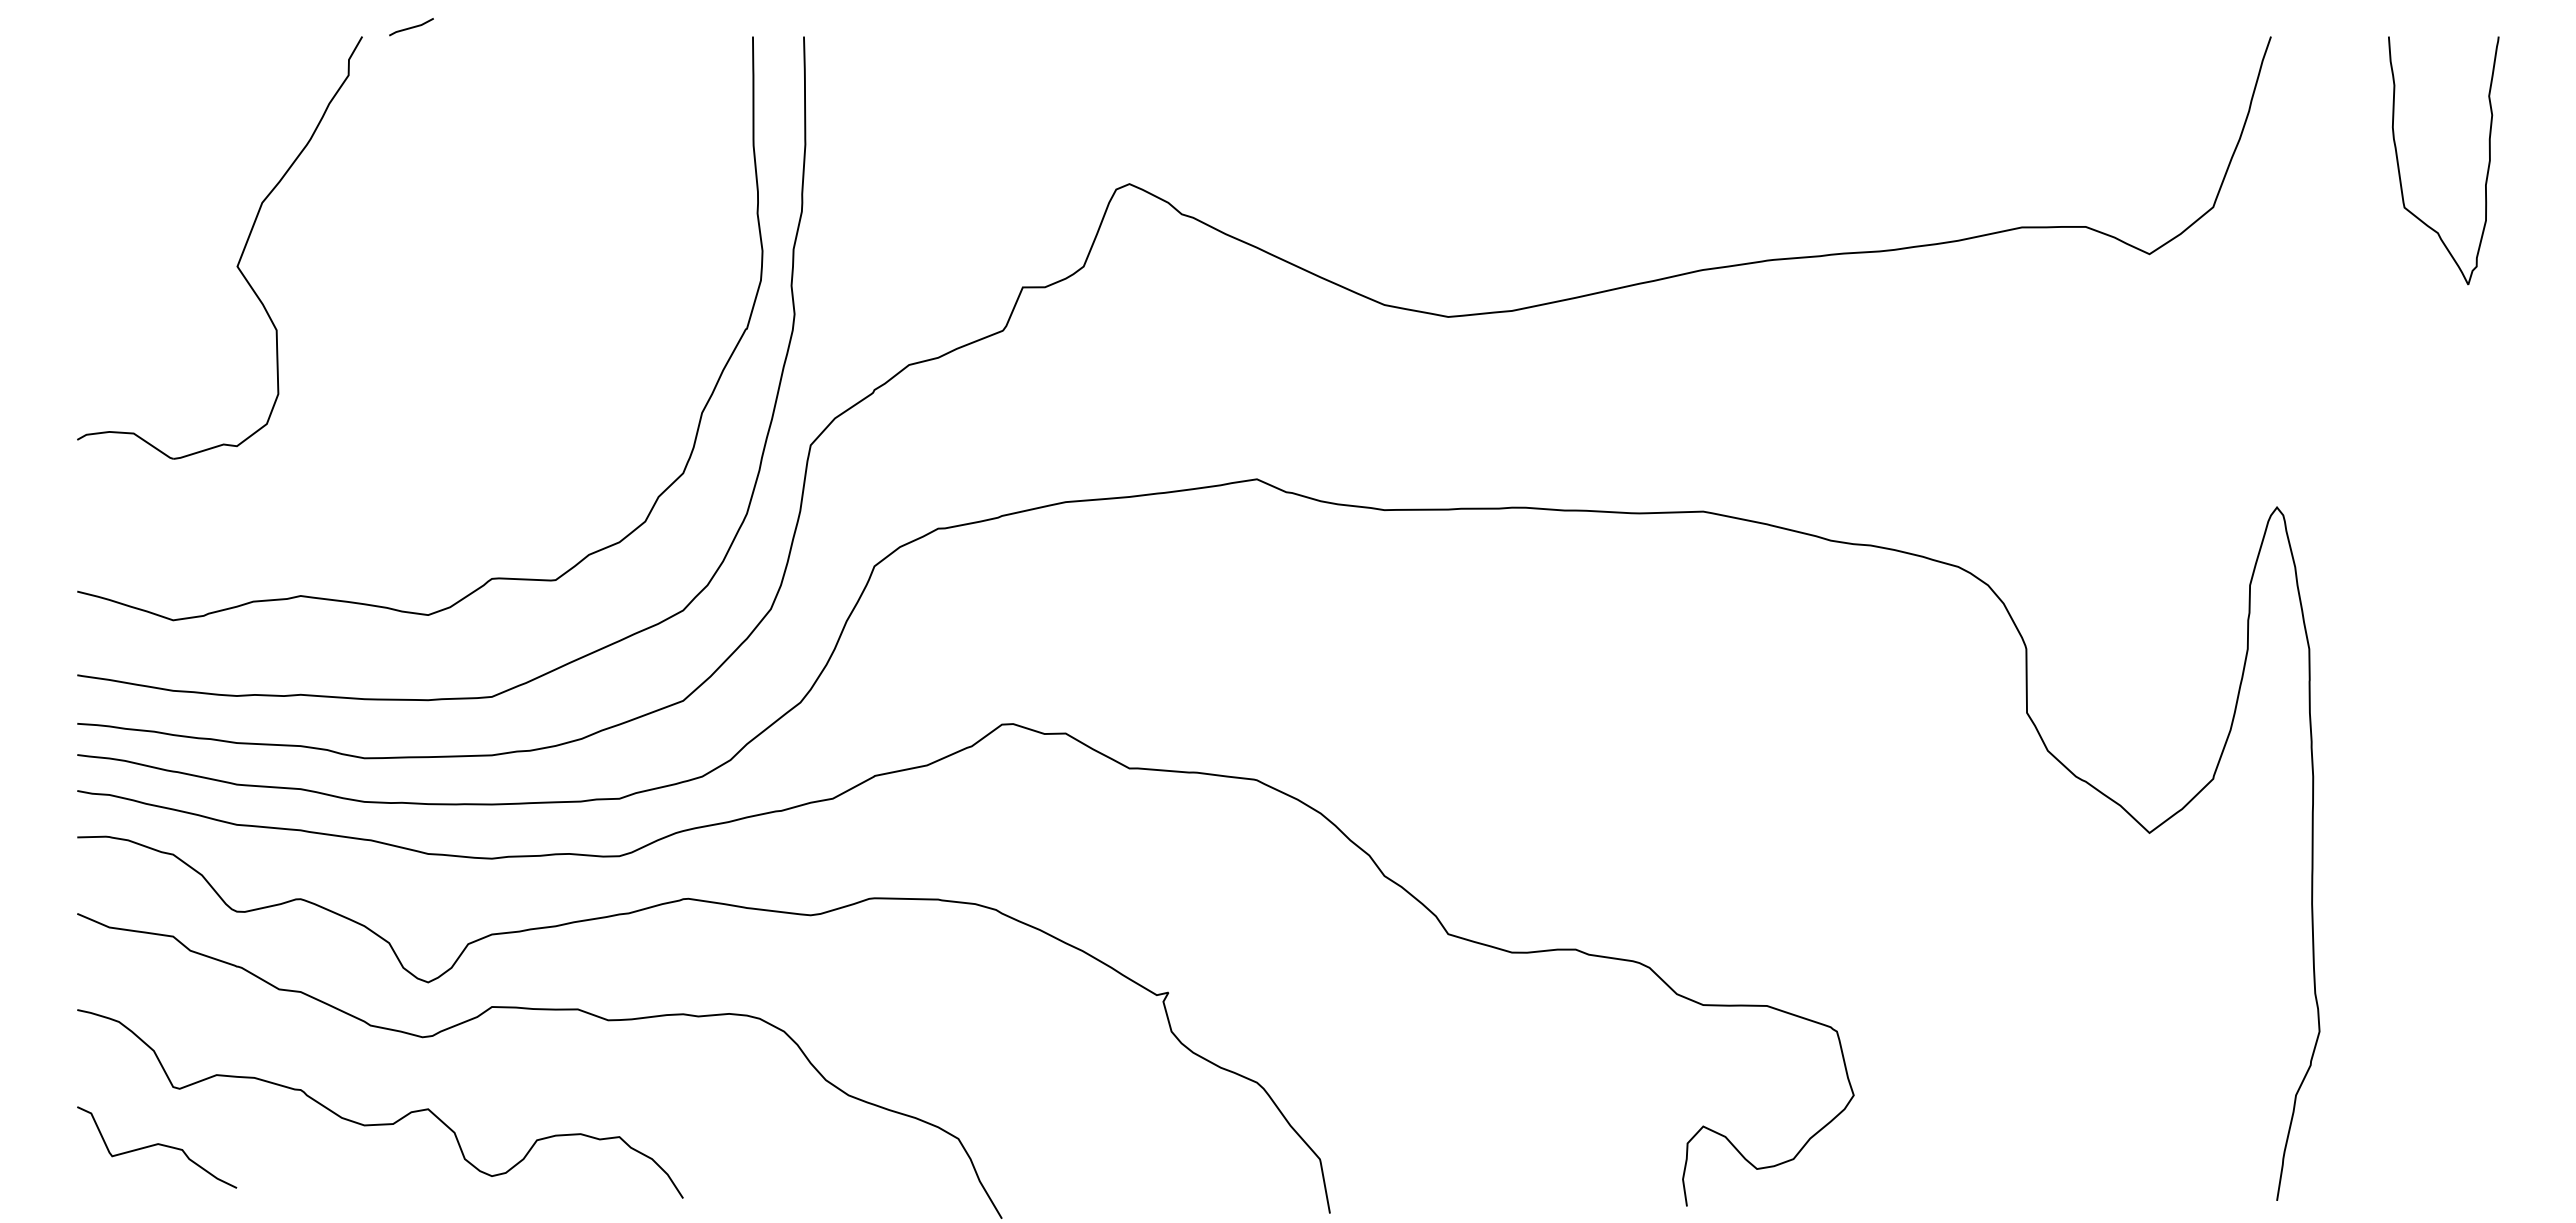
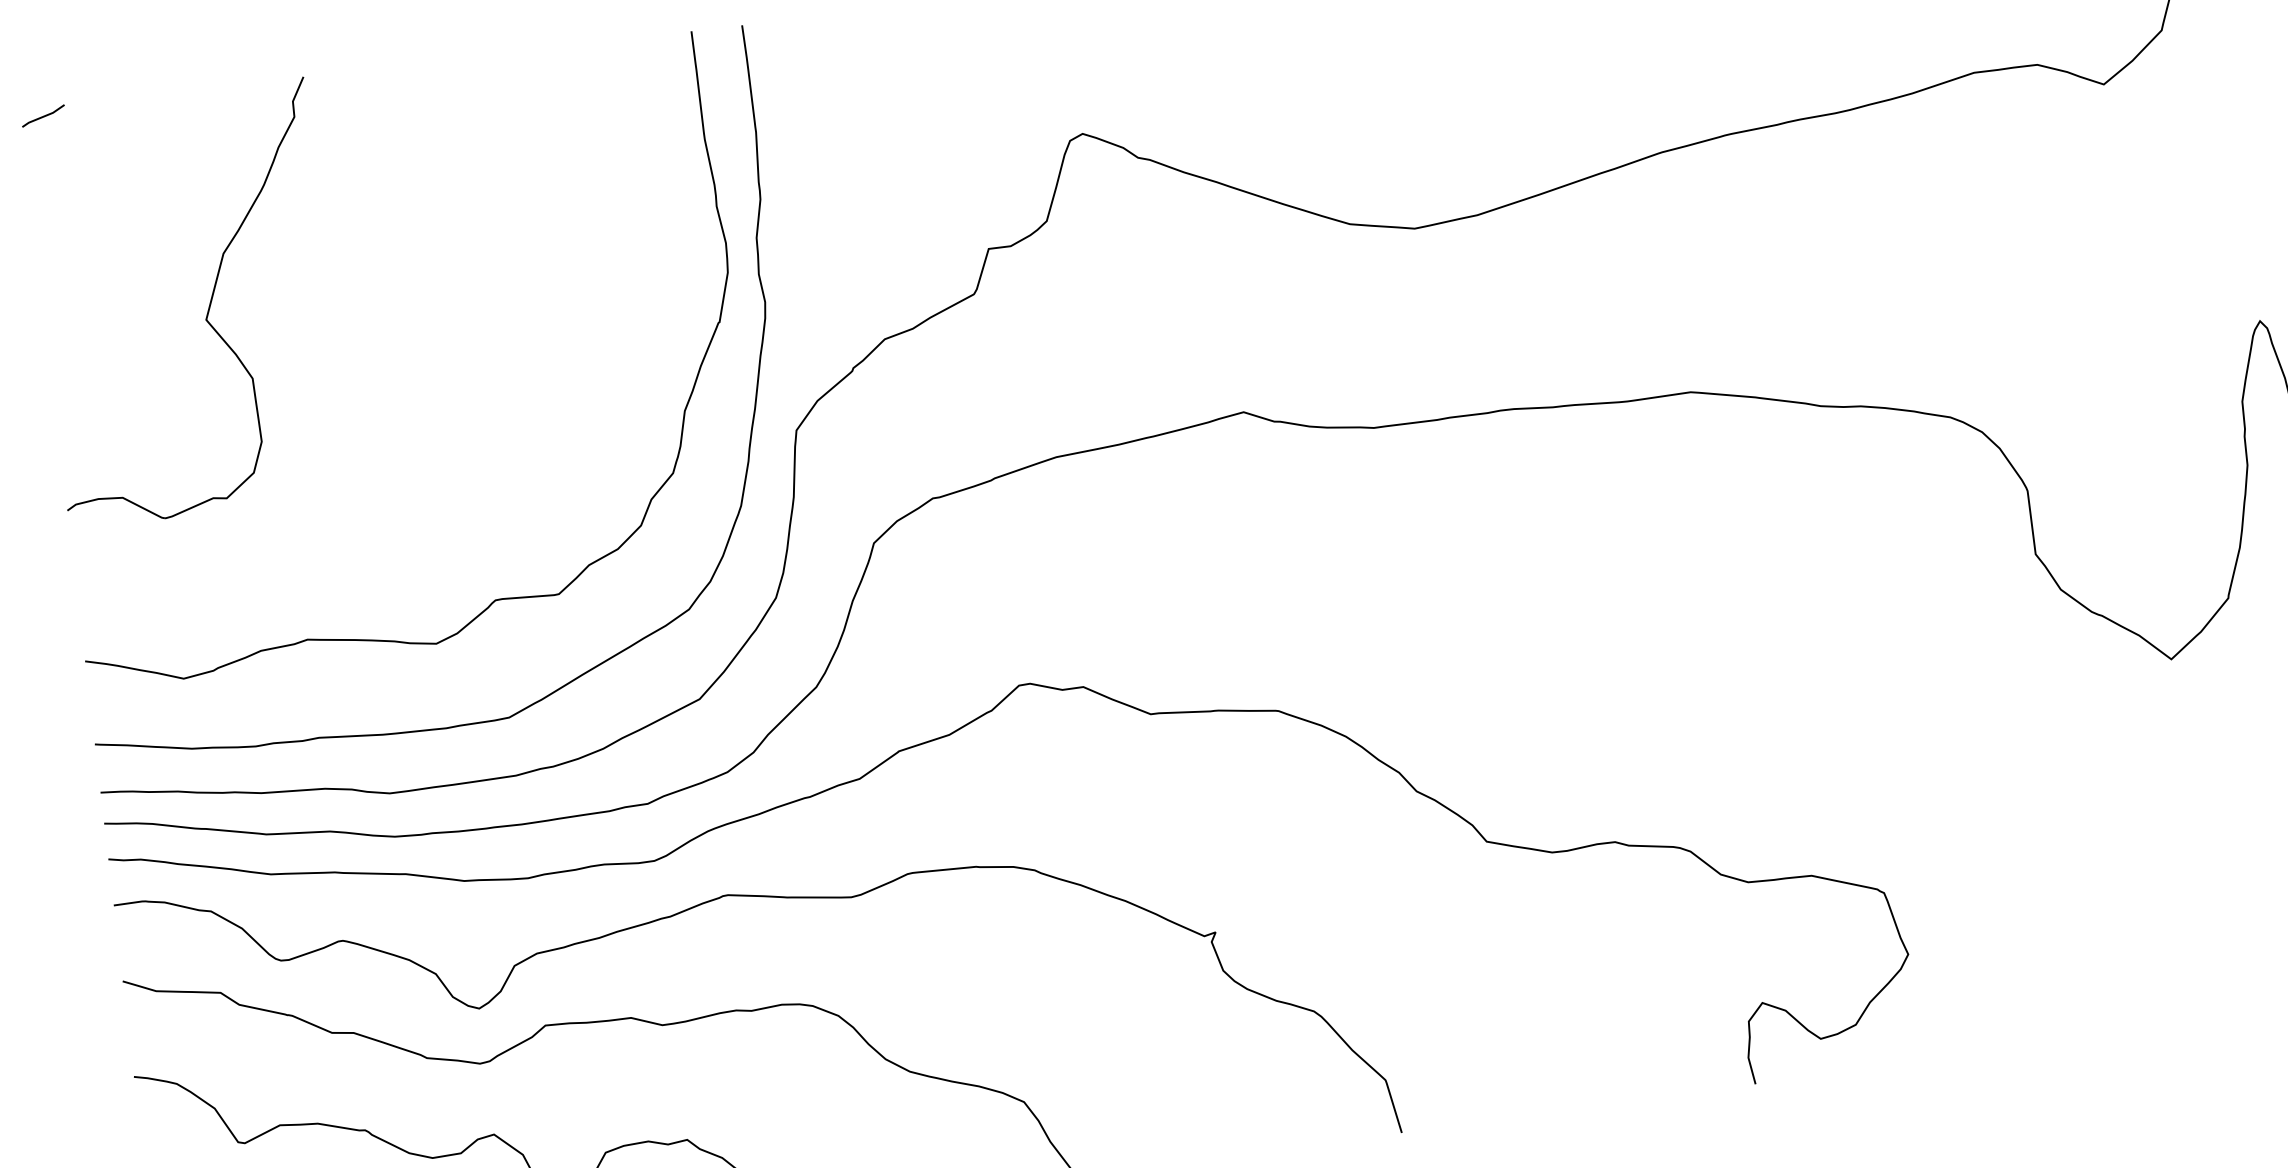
line: (411, 27) -> (43, 116), moved

